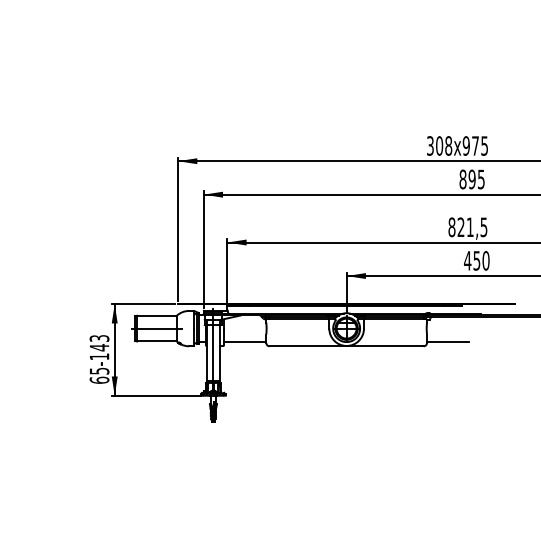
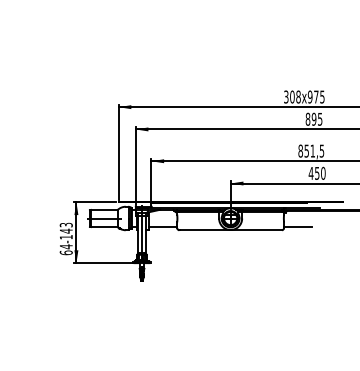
text: (460, 226) -> (306, 150), 821,5 -> 851,5
text: (99, 370) -> (66, 246), 65-143 -> 64-143

